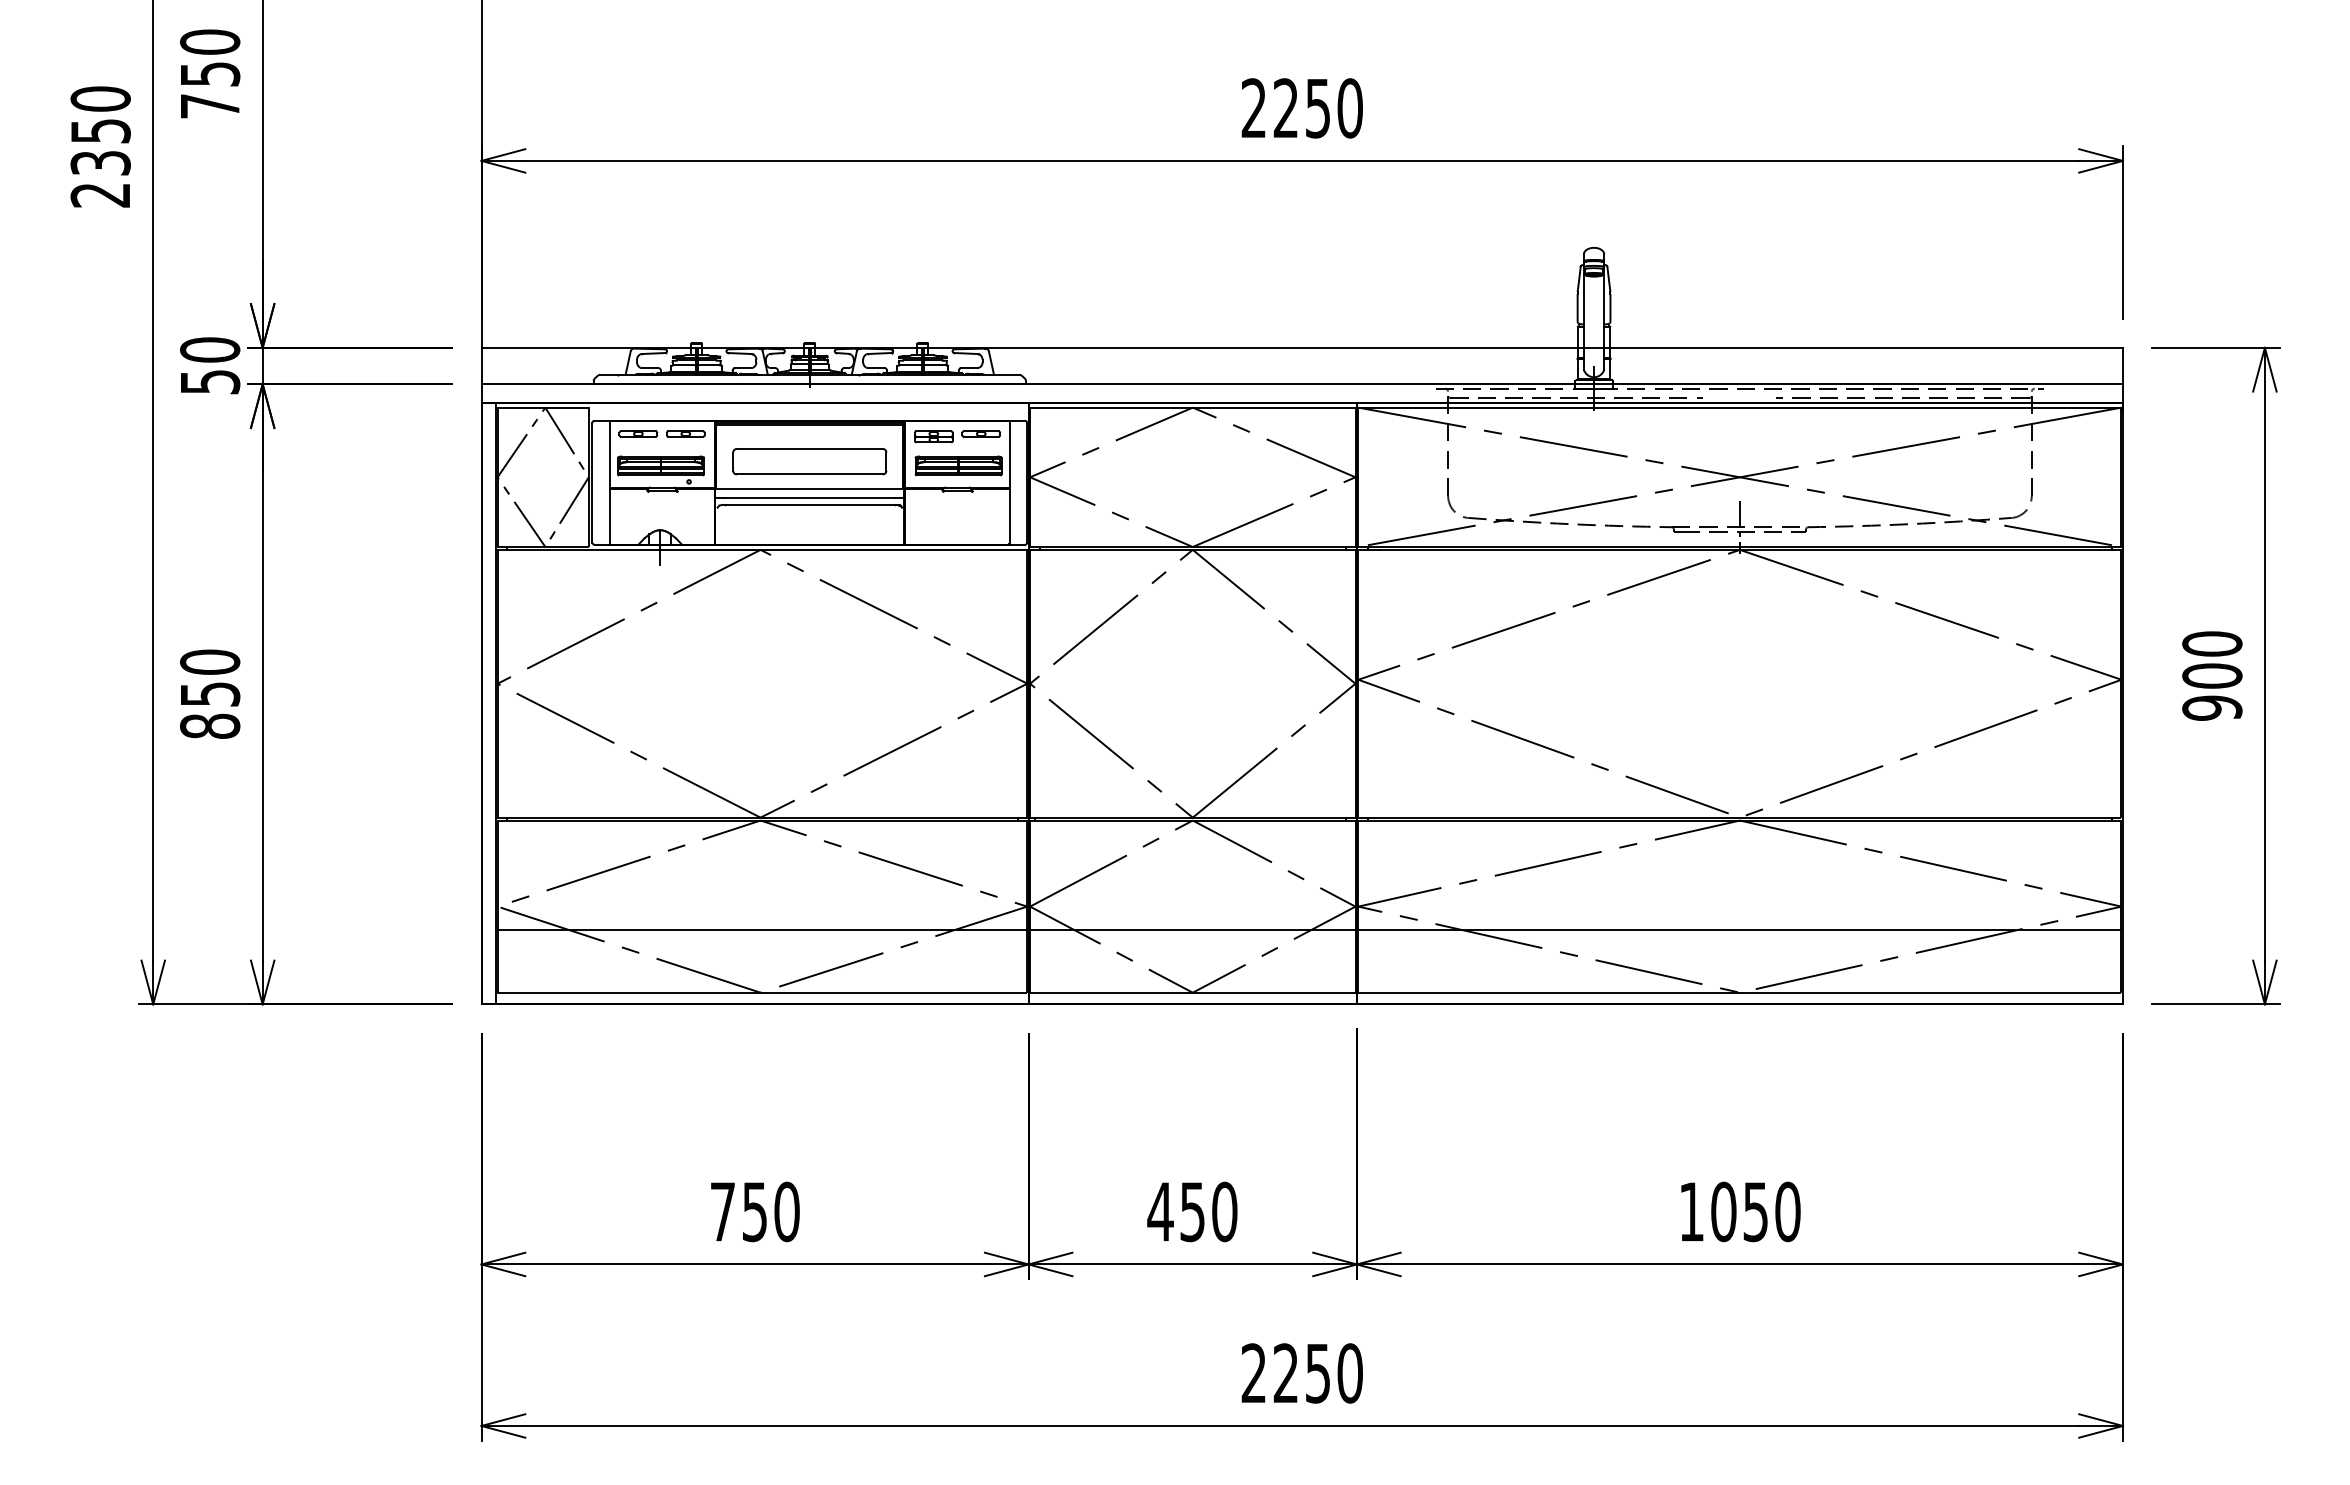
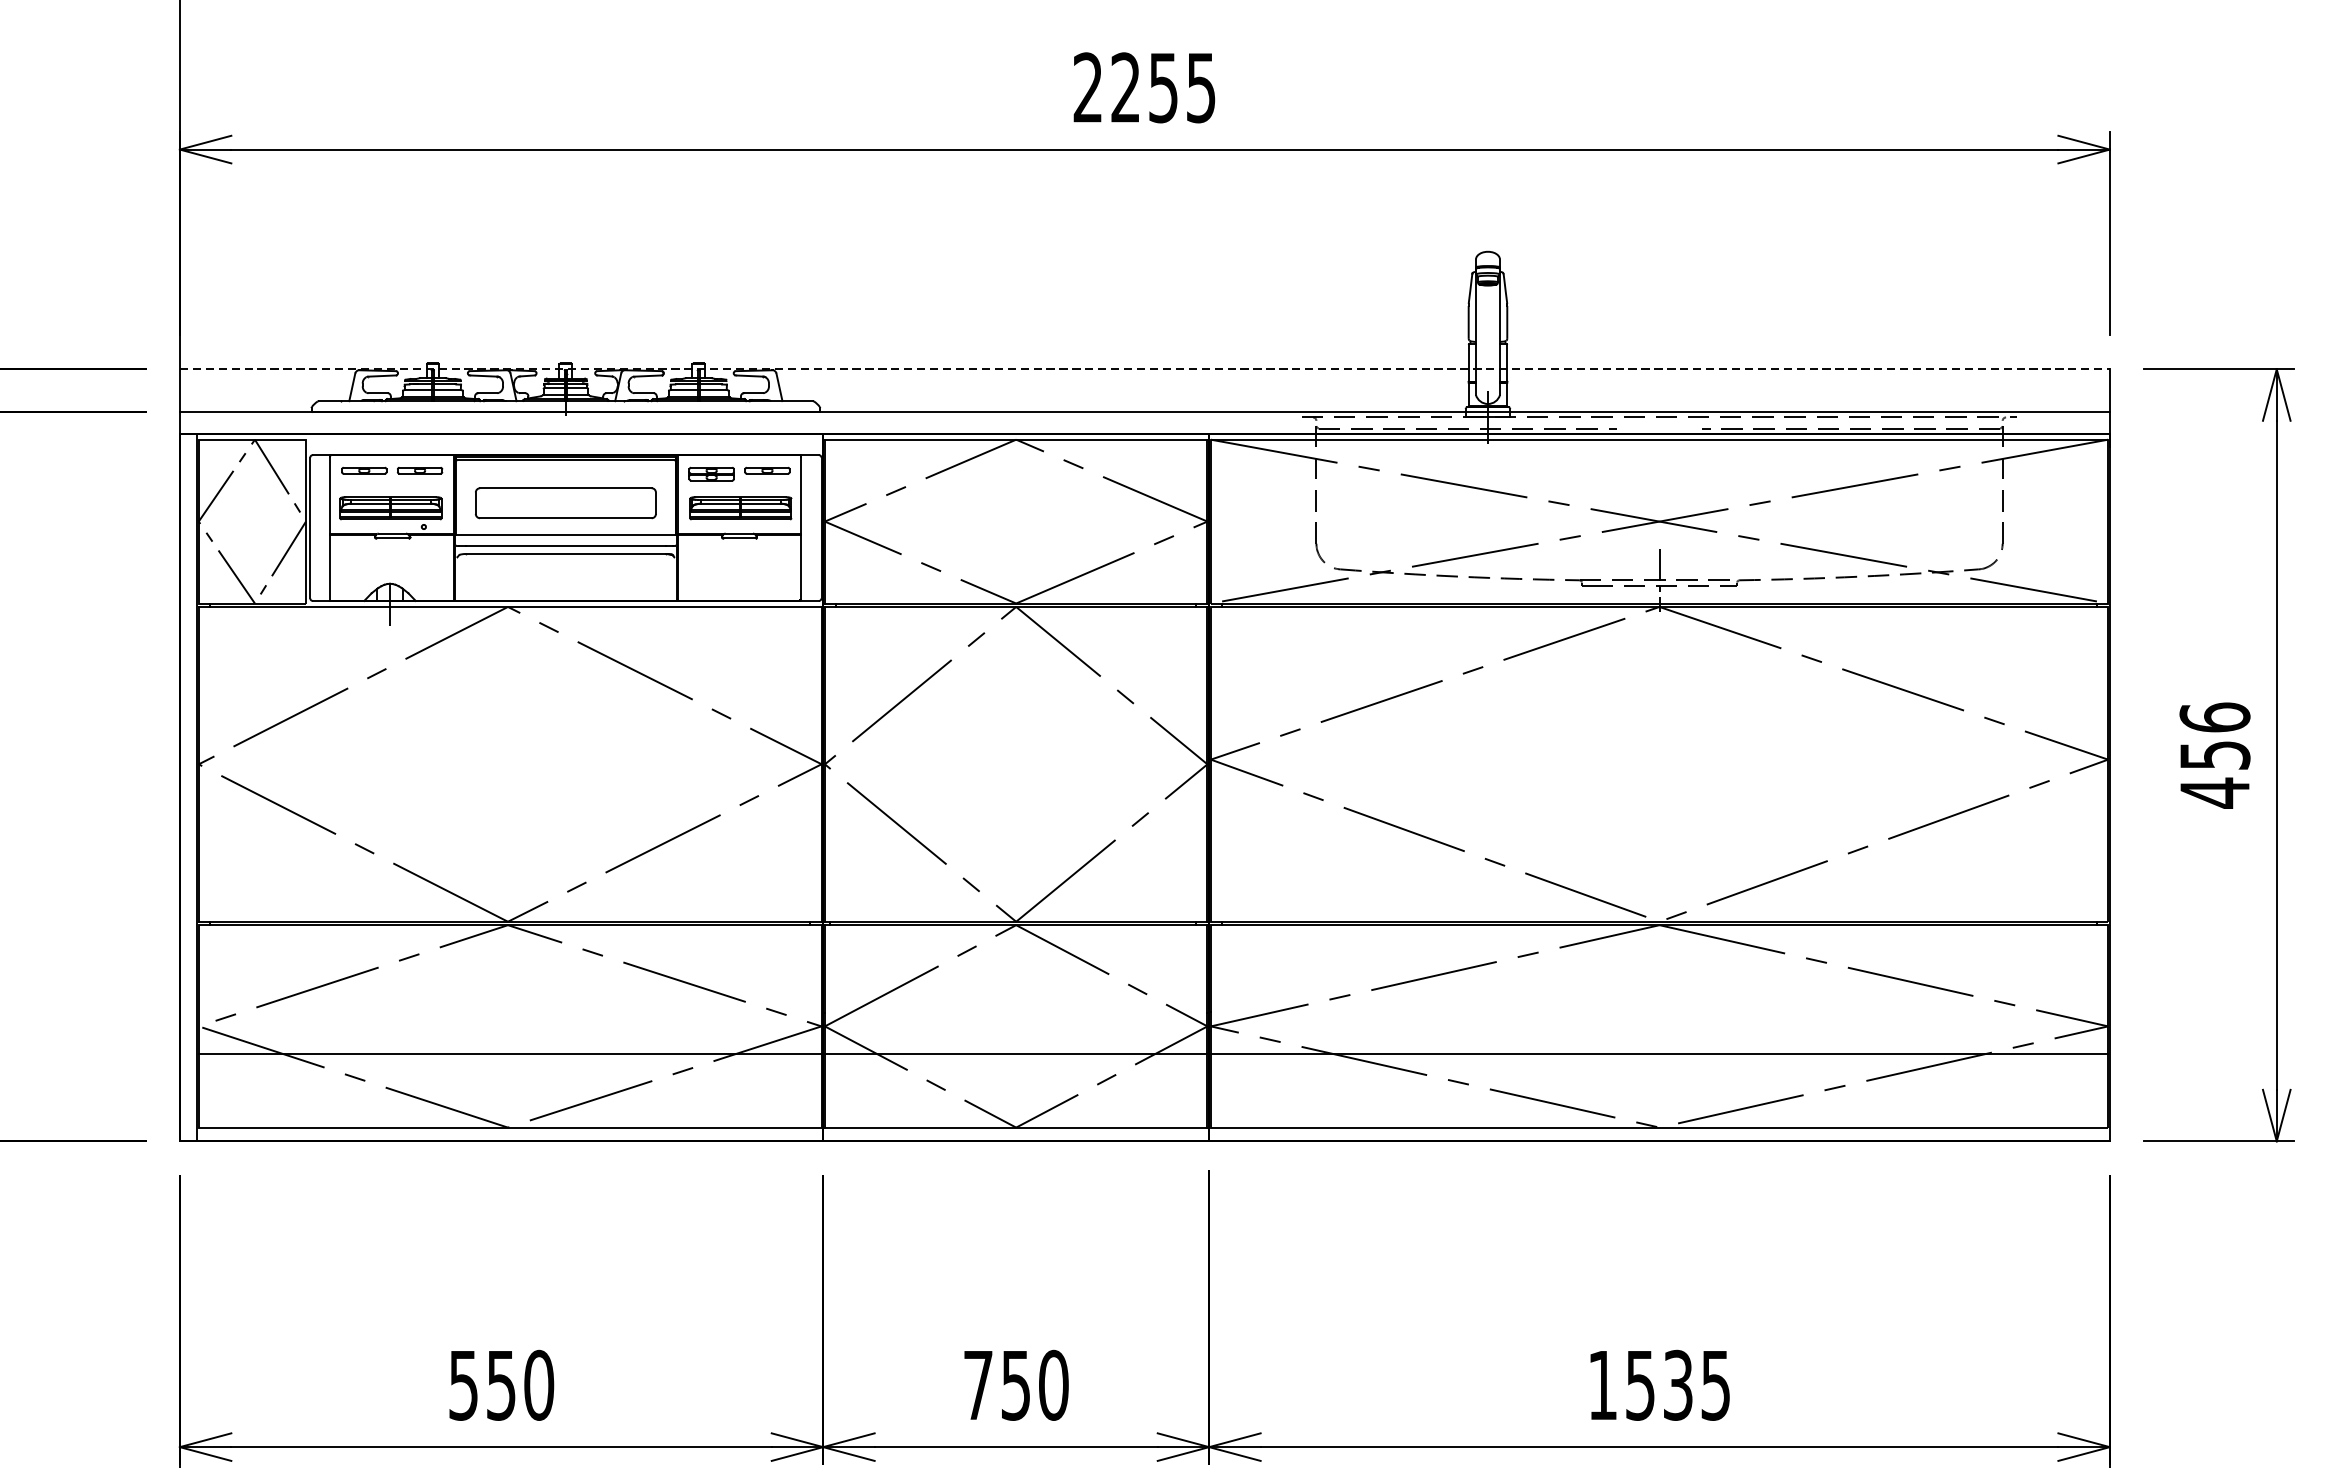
text: (1349, 108) -> (1200, 87), 2250 -> 2255
line: (1302, 347) -> (1145, 368), solid -> dashed
text: (2212, 676) -> (2215, 755), 900 -> 456
text: (1160, 1211) -> (978, 1384), 450 -> 750
text: (1755, 1211) -> (1677, 1384), 1050 -> 1535
text: (722, 1212) -> (463, 1386), 750 -> 550

